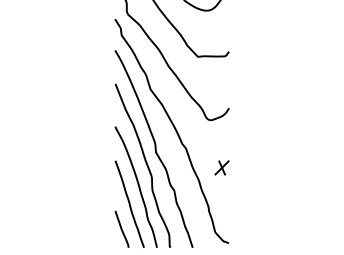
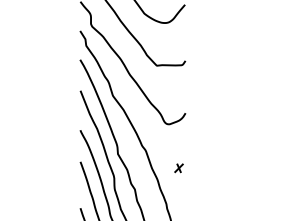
part: (221, 167) -> (178, 168), size x0.62

